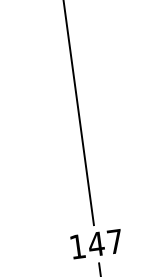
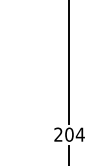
text: (96, 243) -> (69, 134), 147 -> 204

